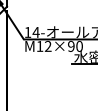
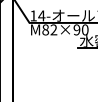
text: (39, 46) -> (45, 29), M12×90 -> M82×90

